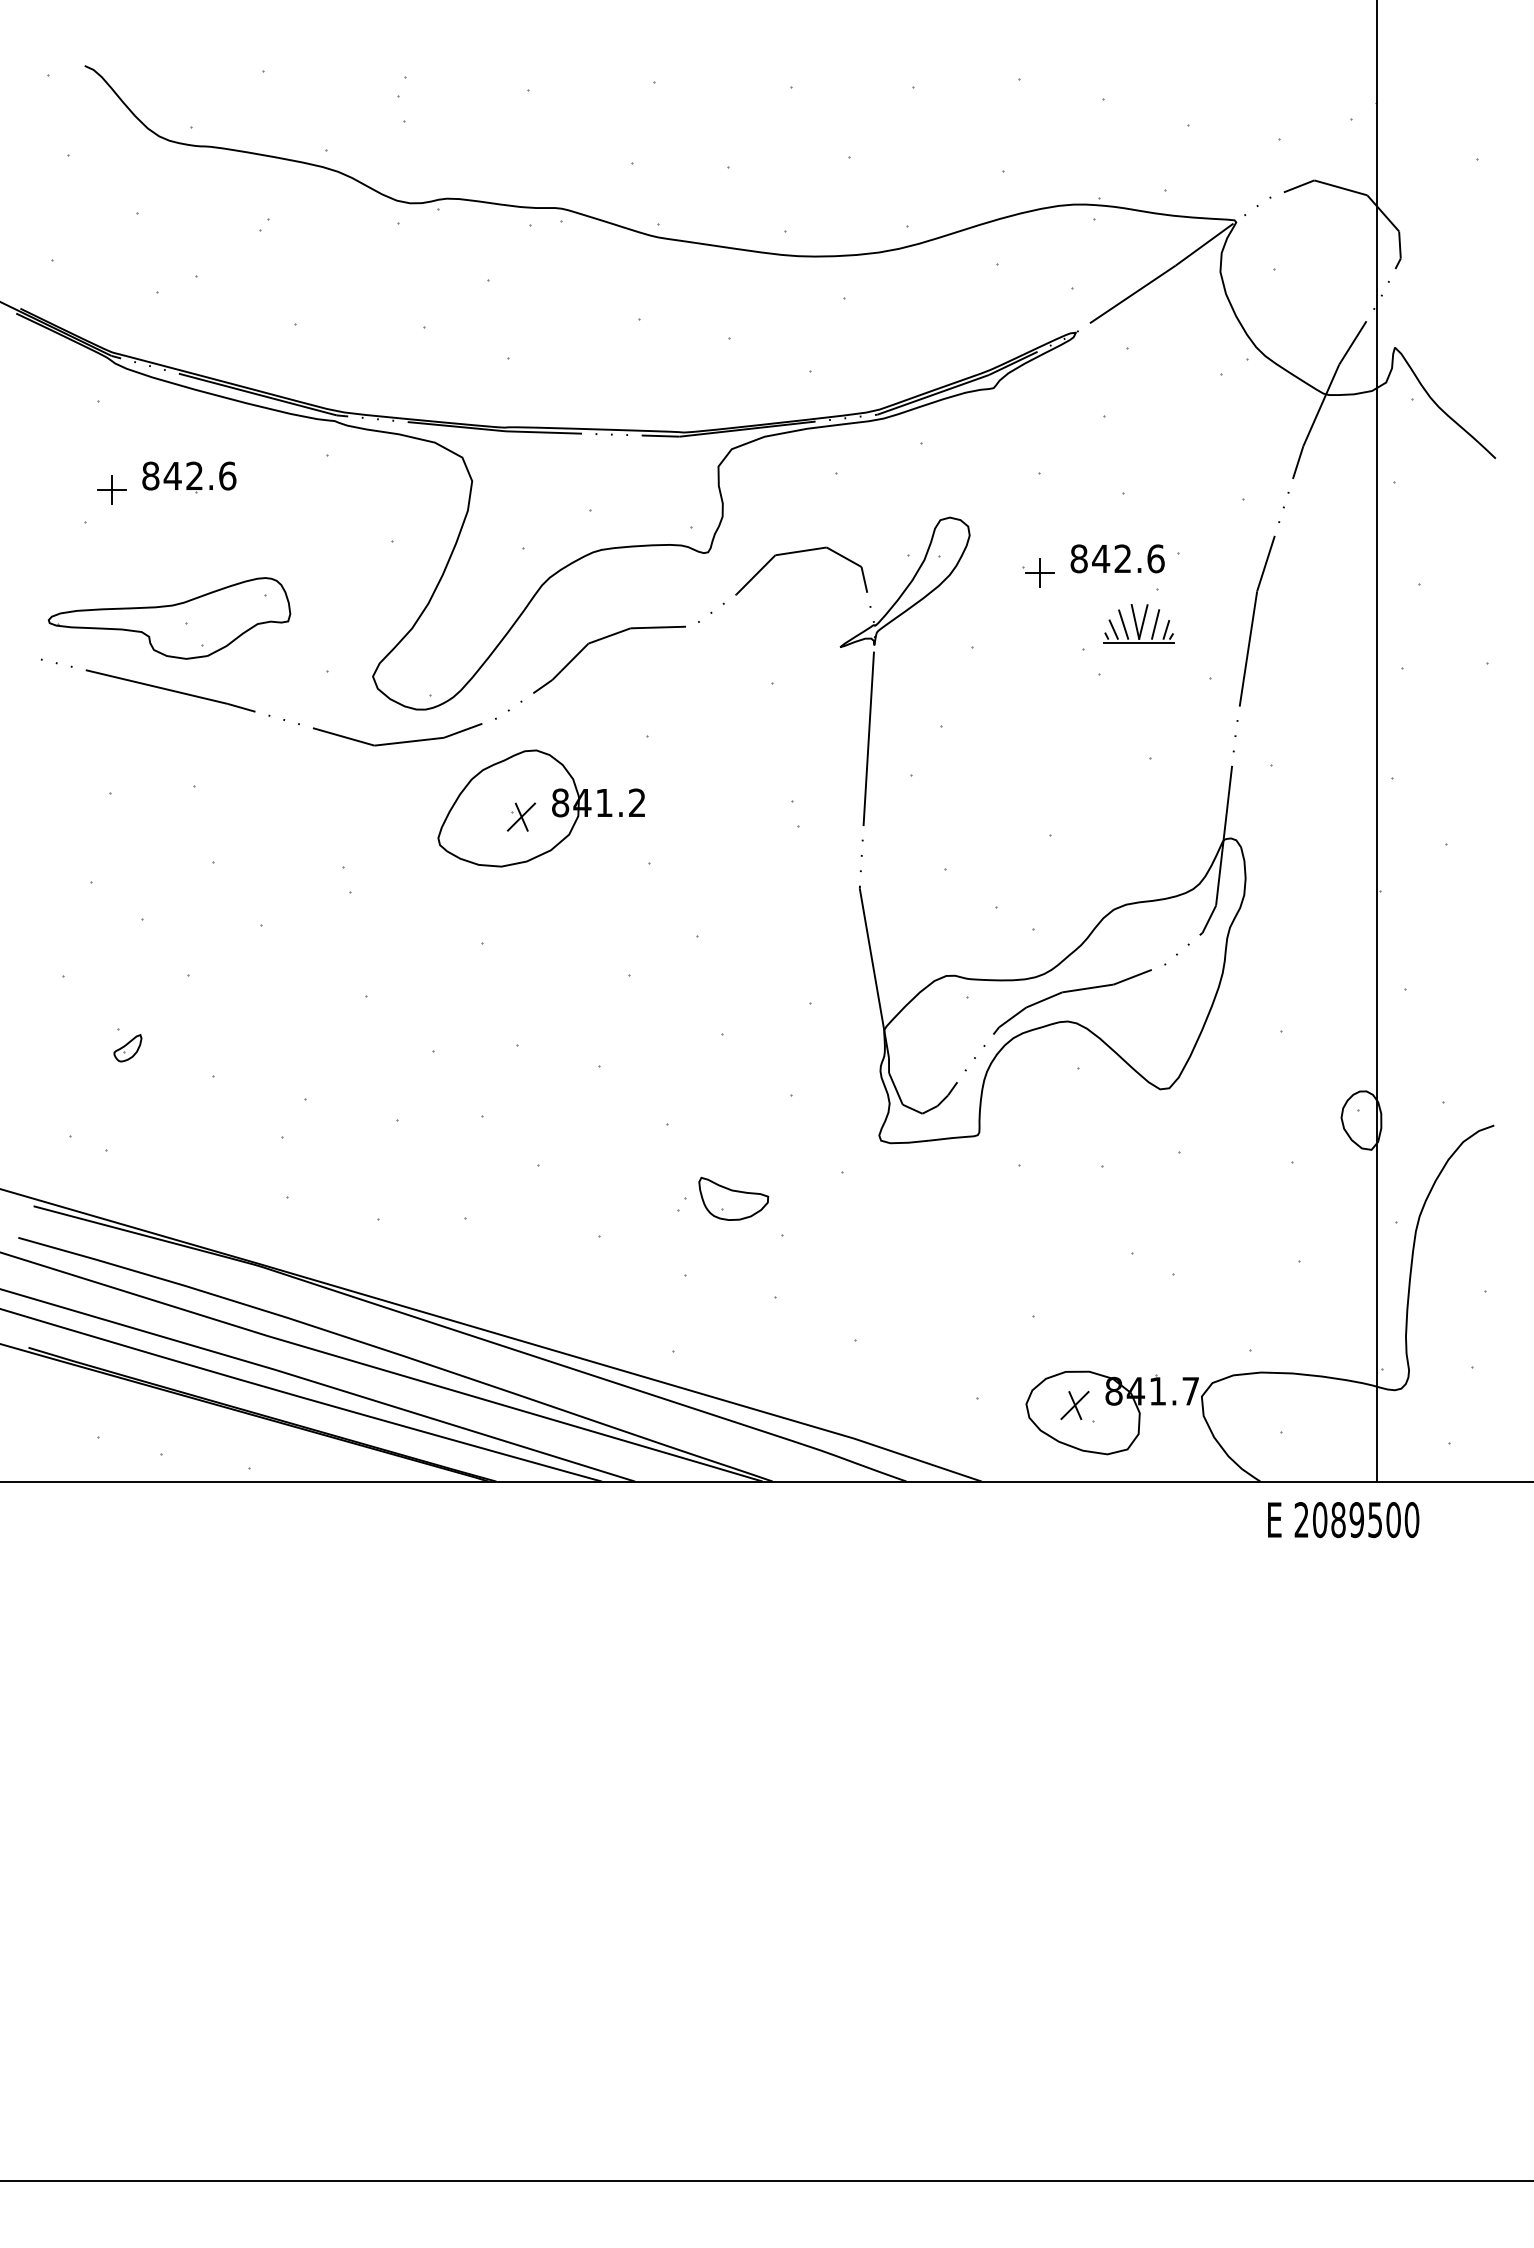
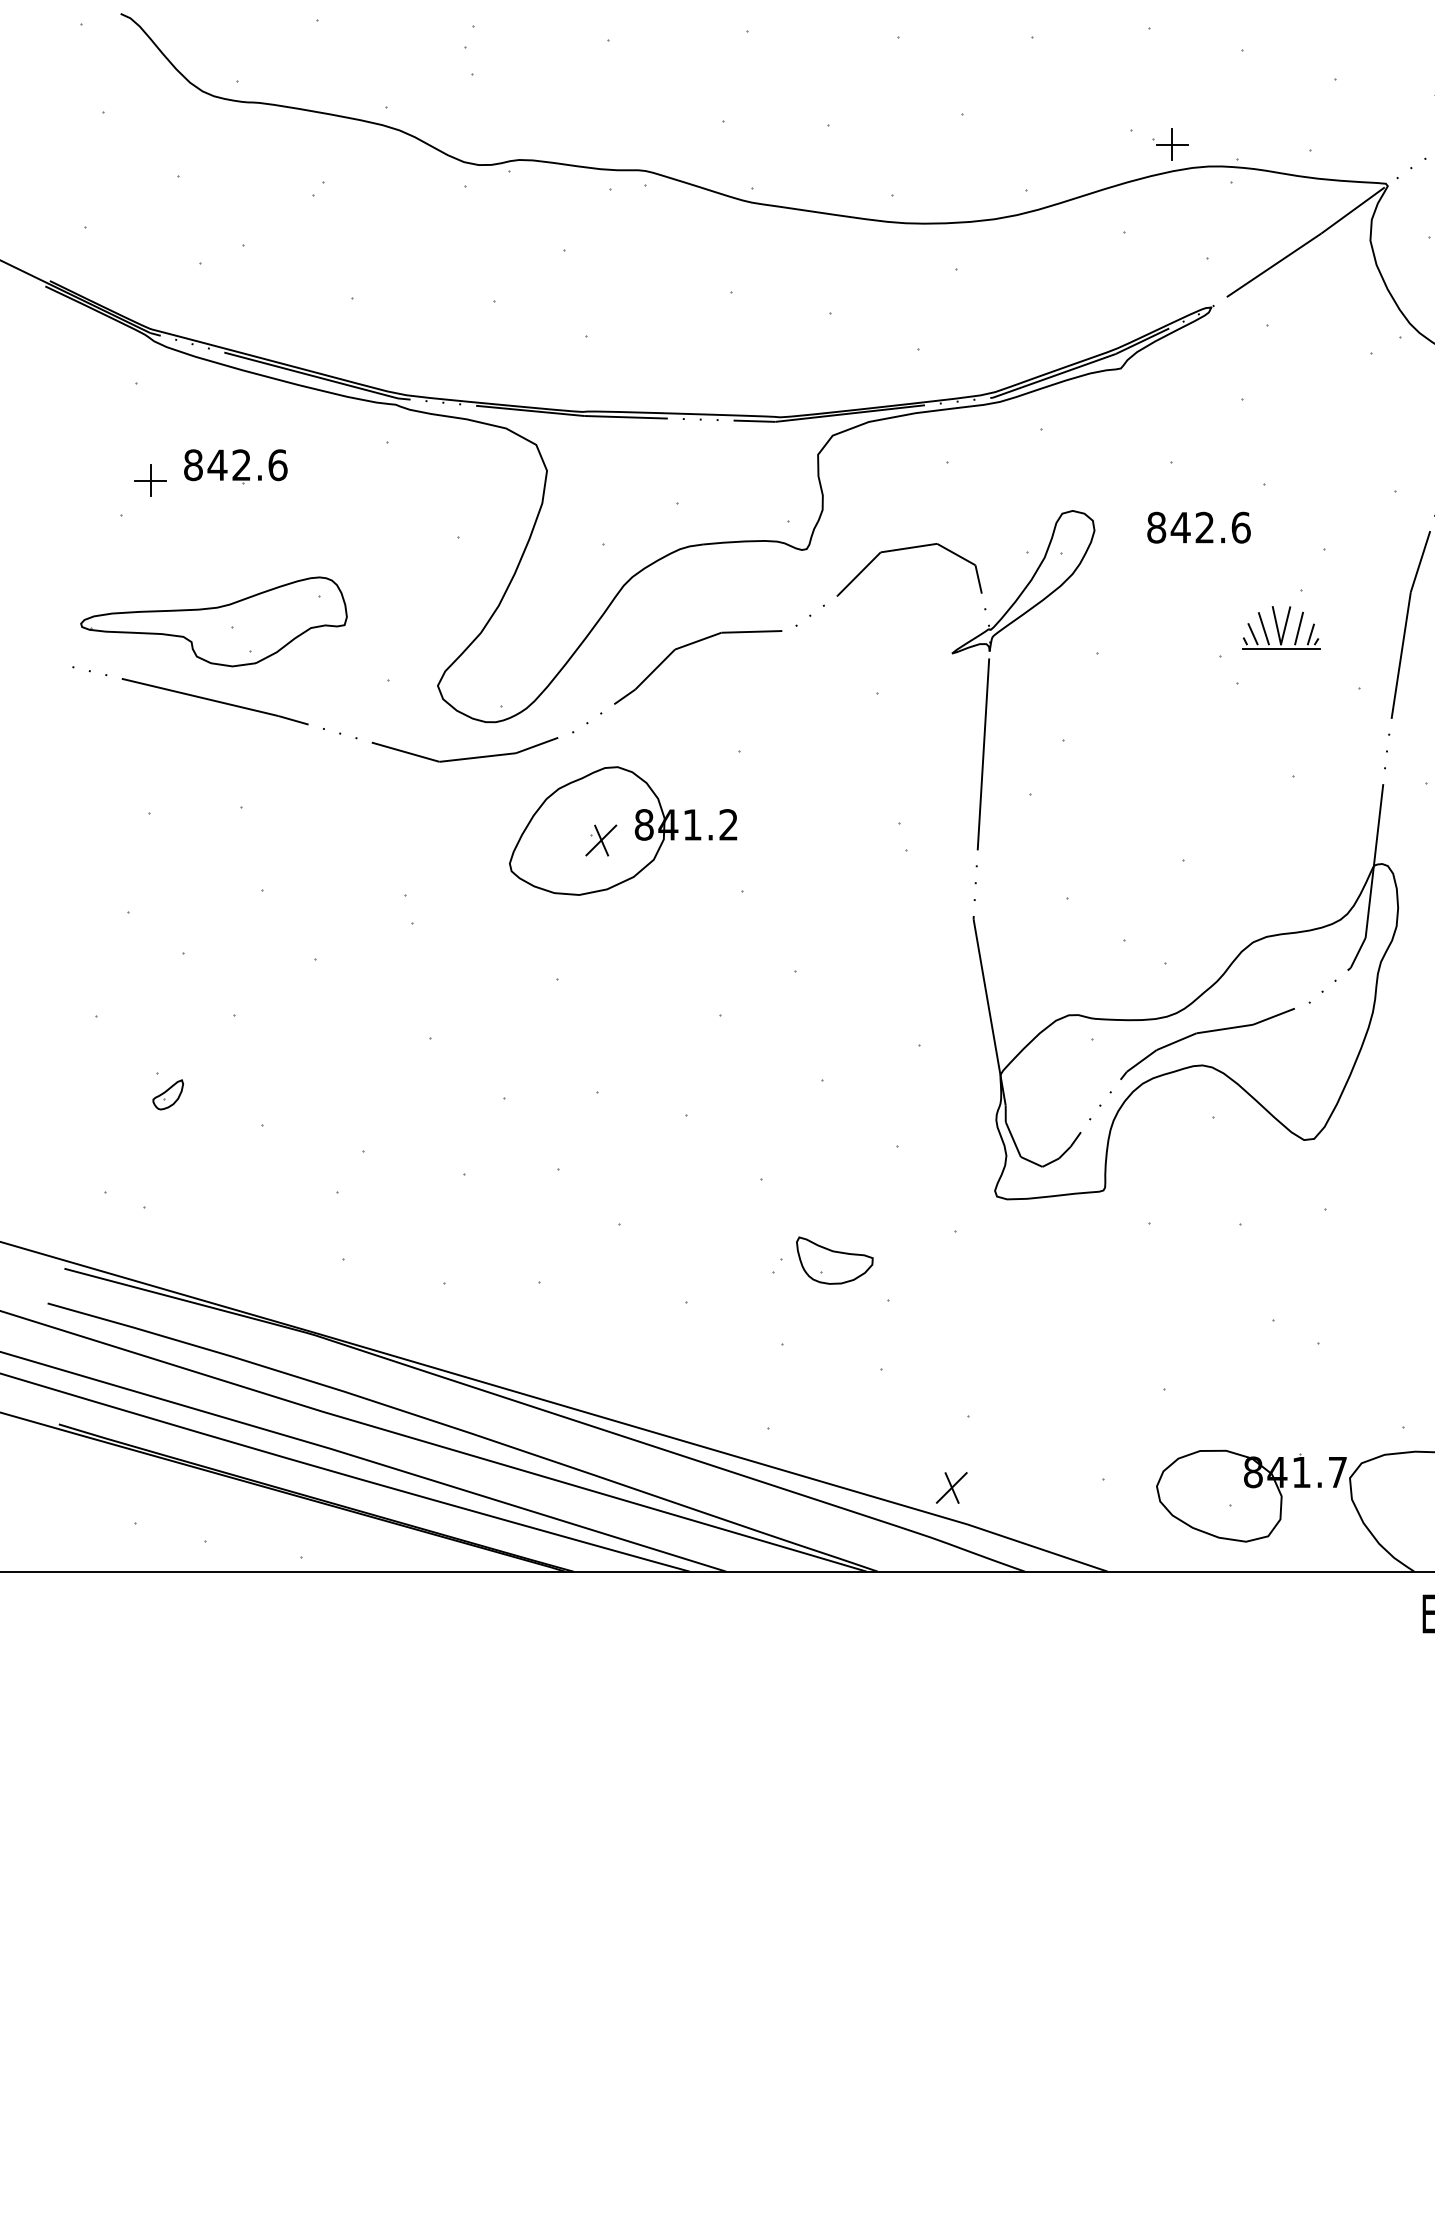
text: (1117, 558) -> (1198, 527), moved
part: (1038, 572) -> (1170, 144), moved
part: (1074, 1404) -> (951, 1486), moved

